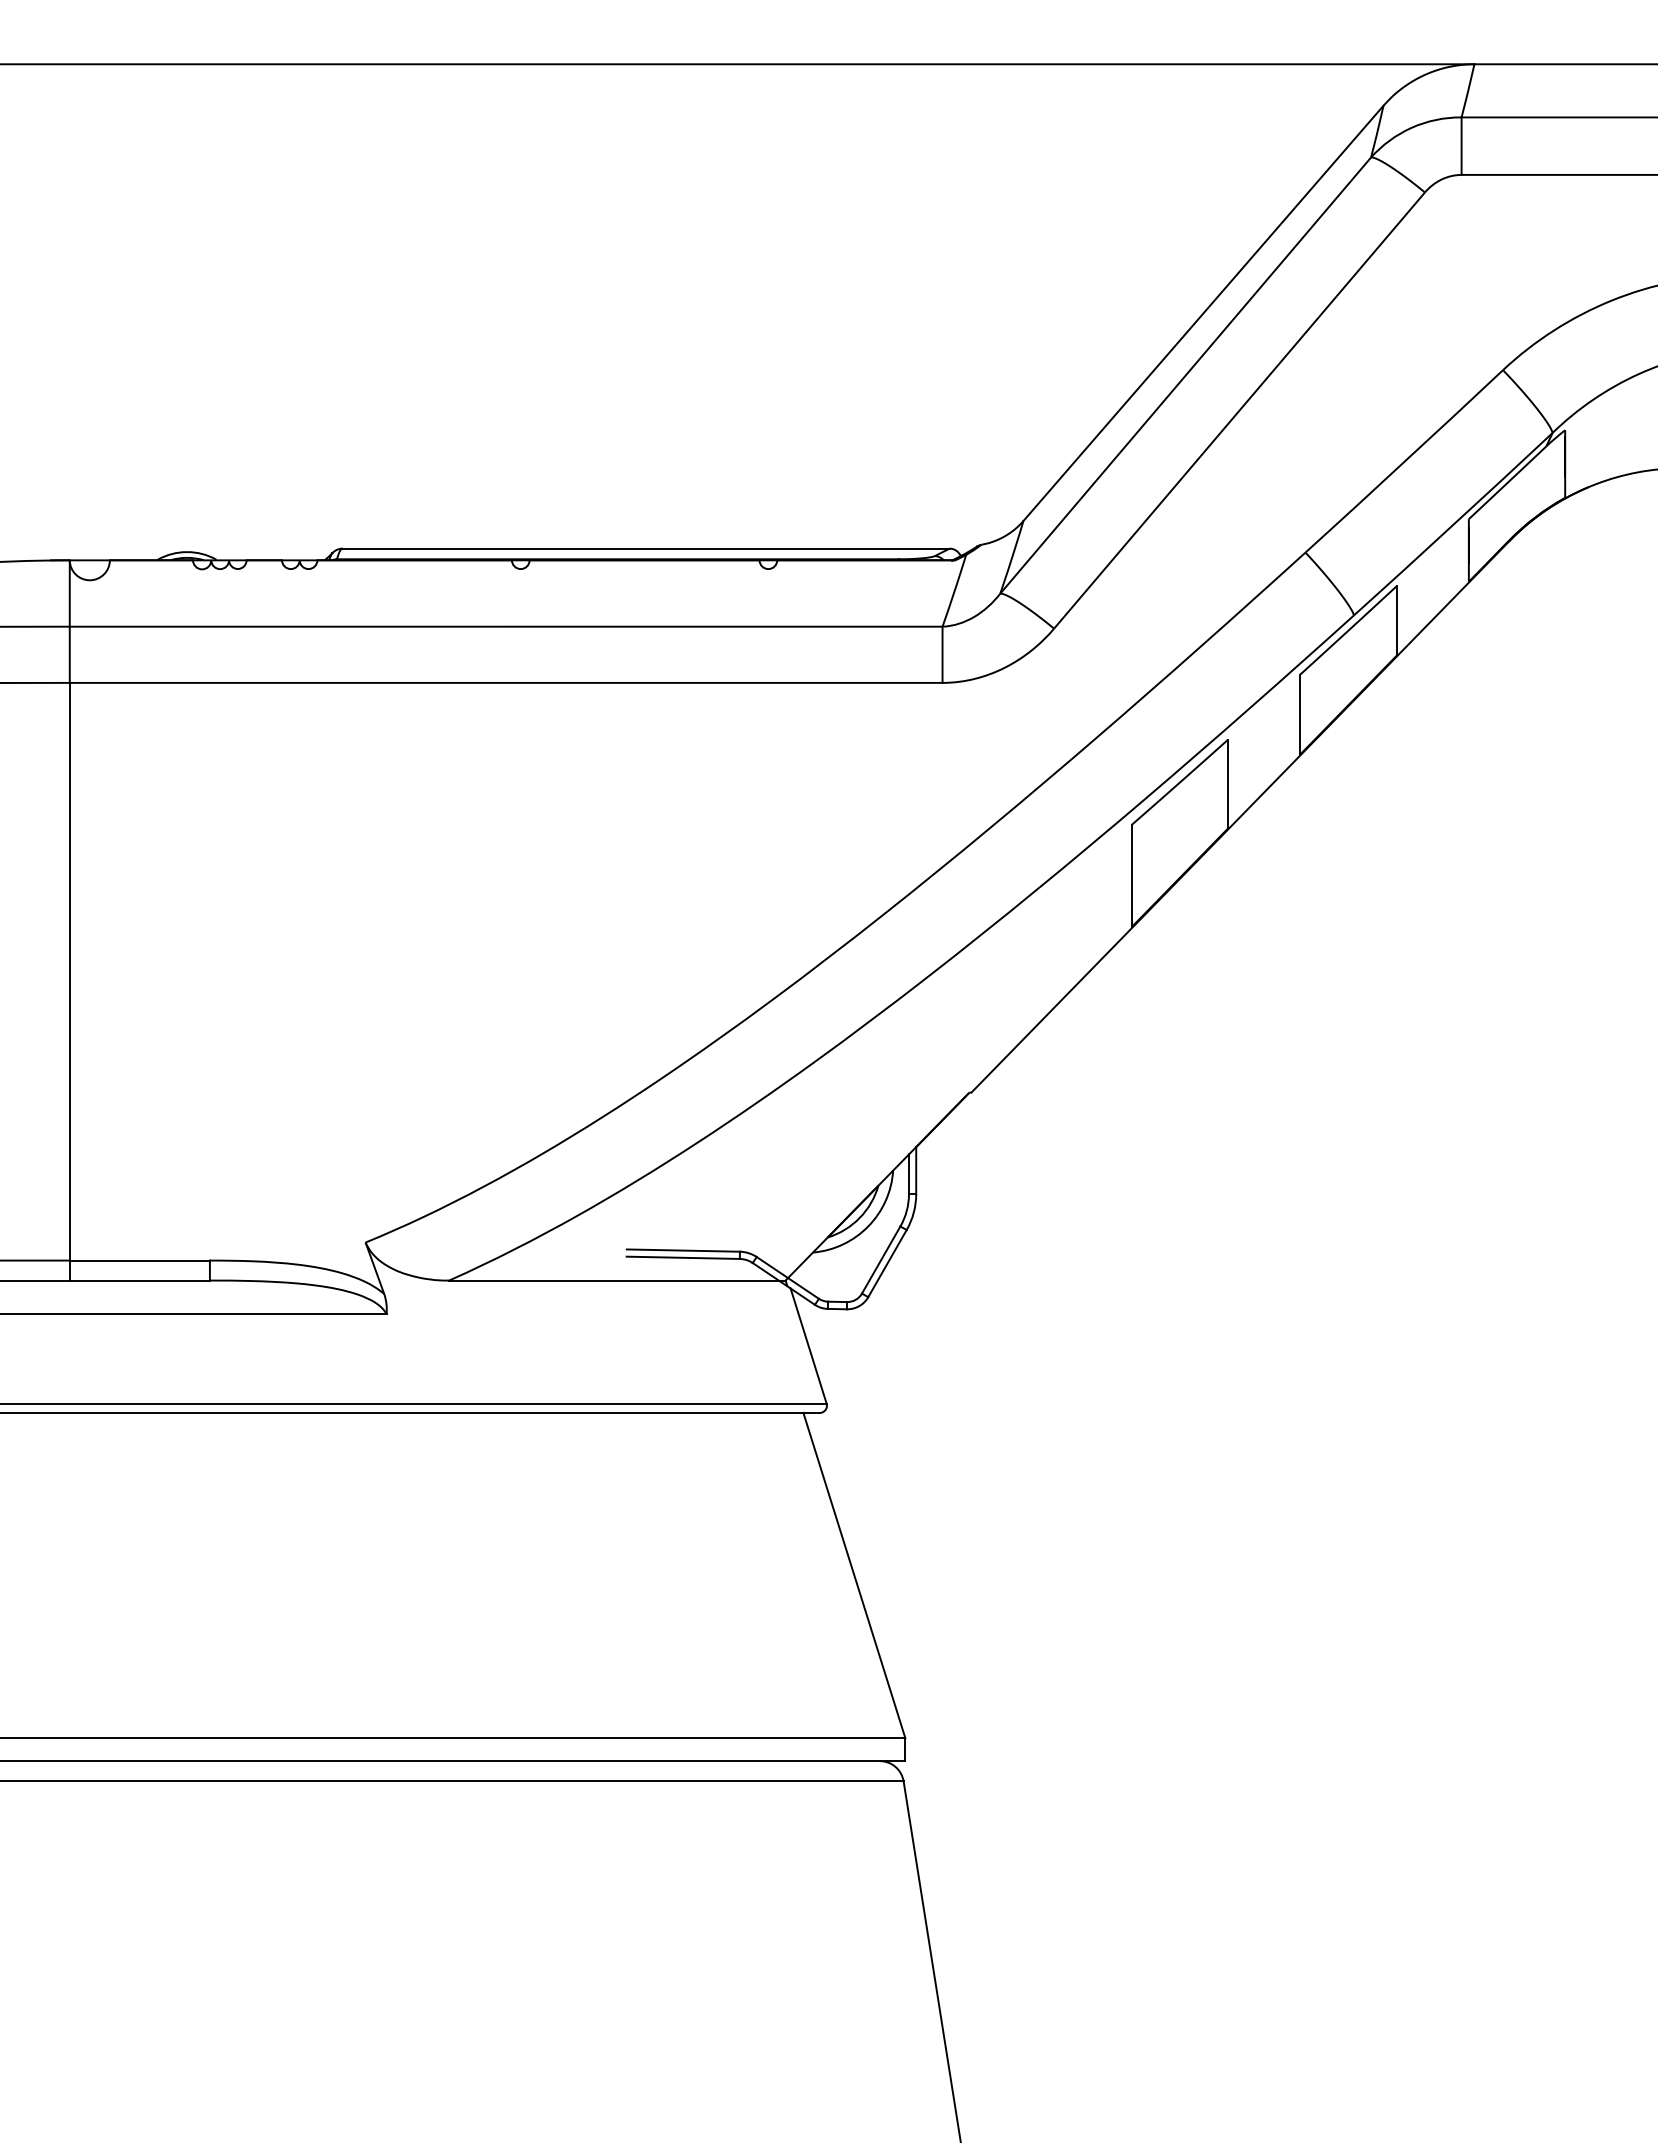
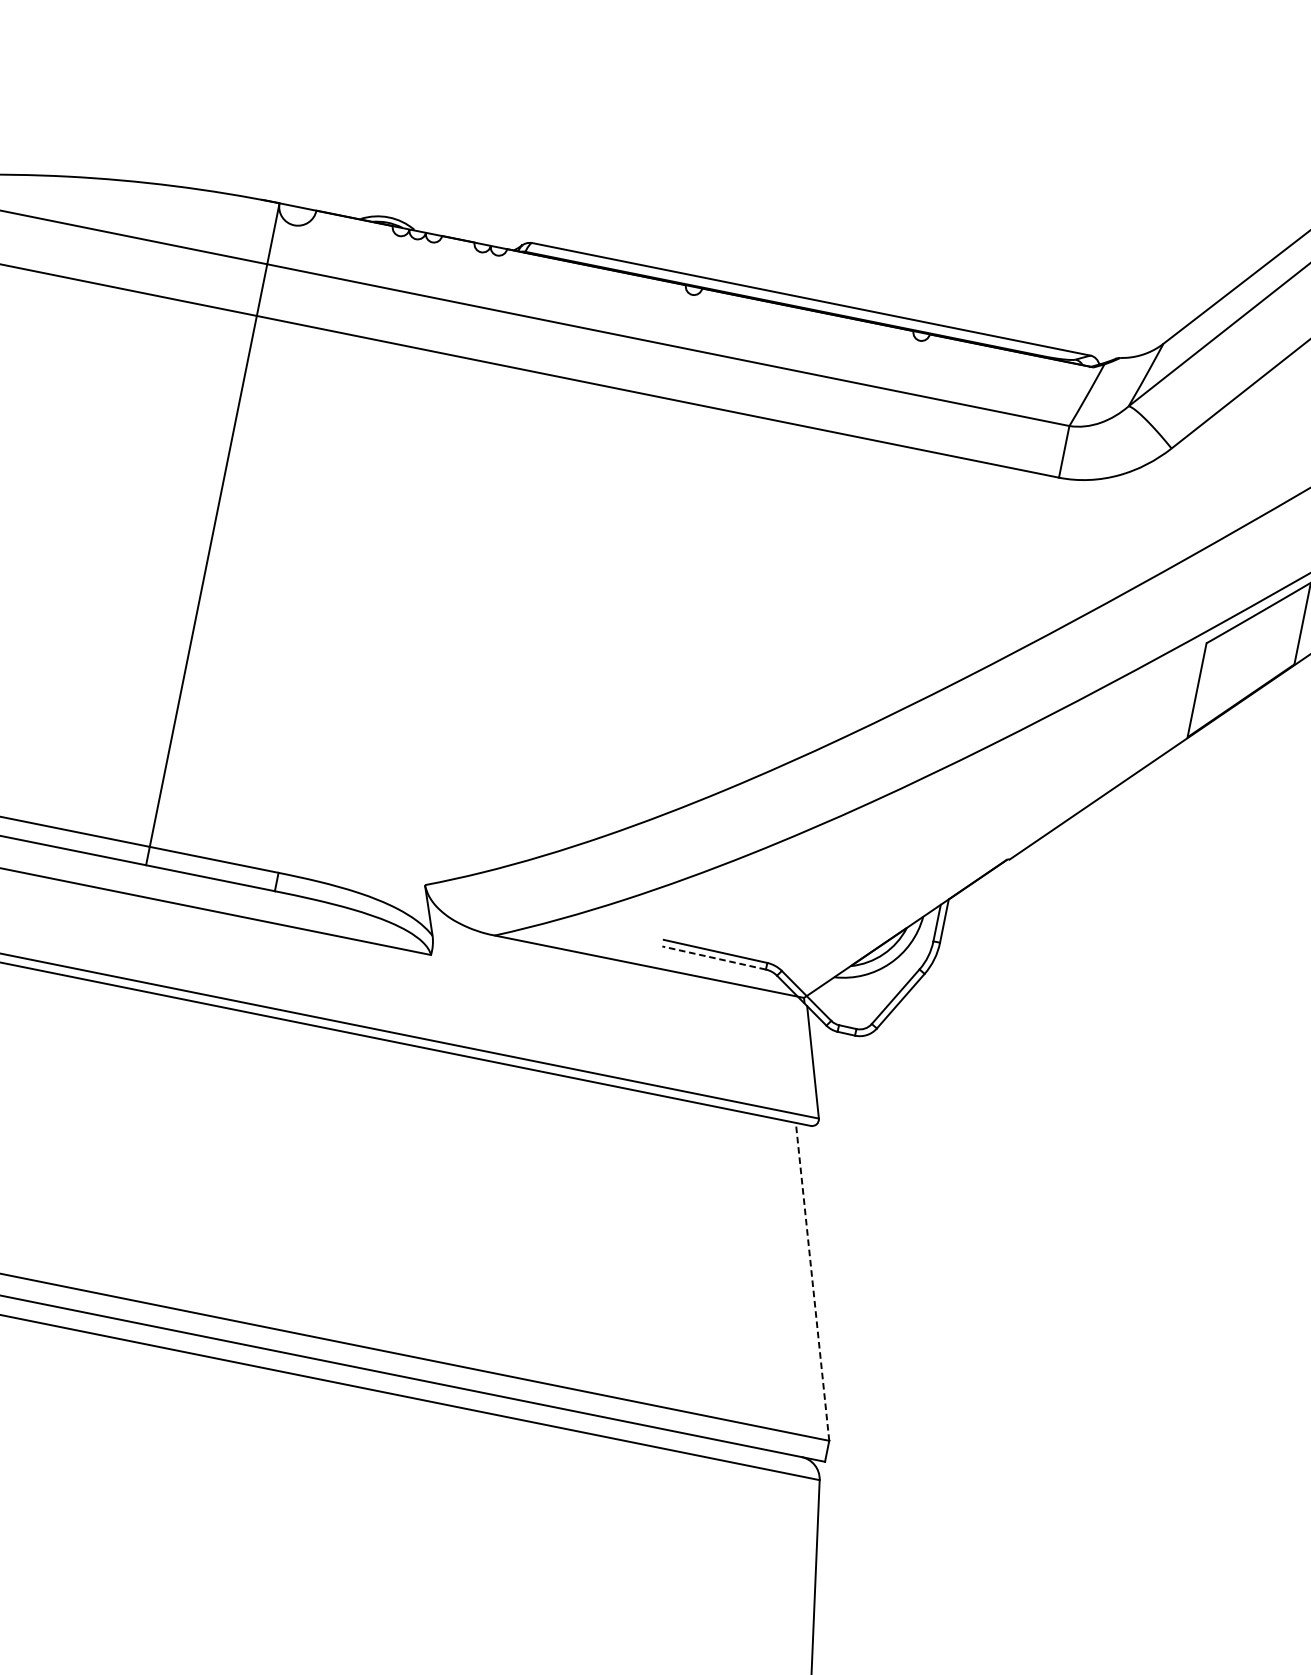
line: (683, 1257) -> (714, 957), solid -> dashed
line: (854, 1575) -> (812, 1281), solid -> dashed

